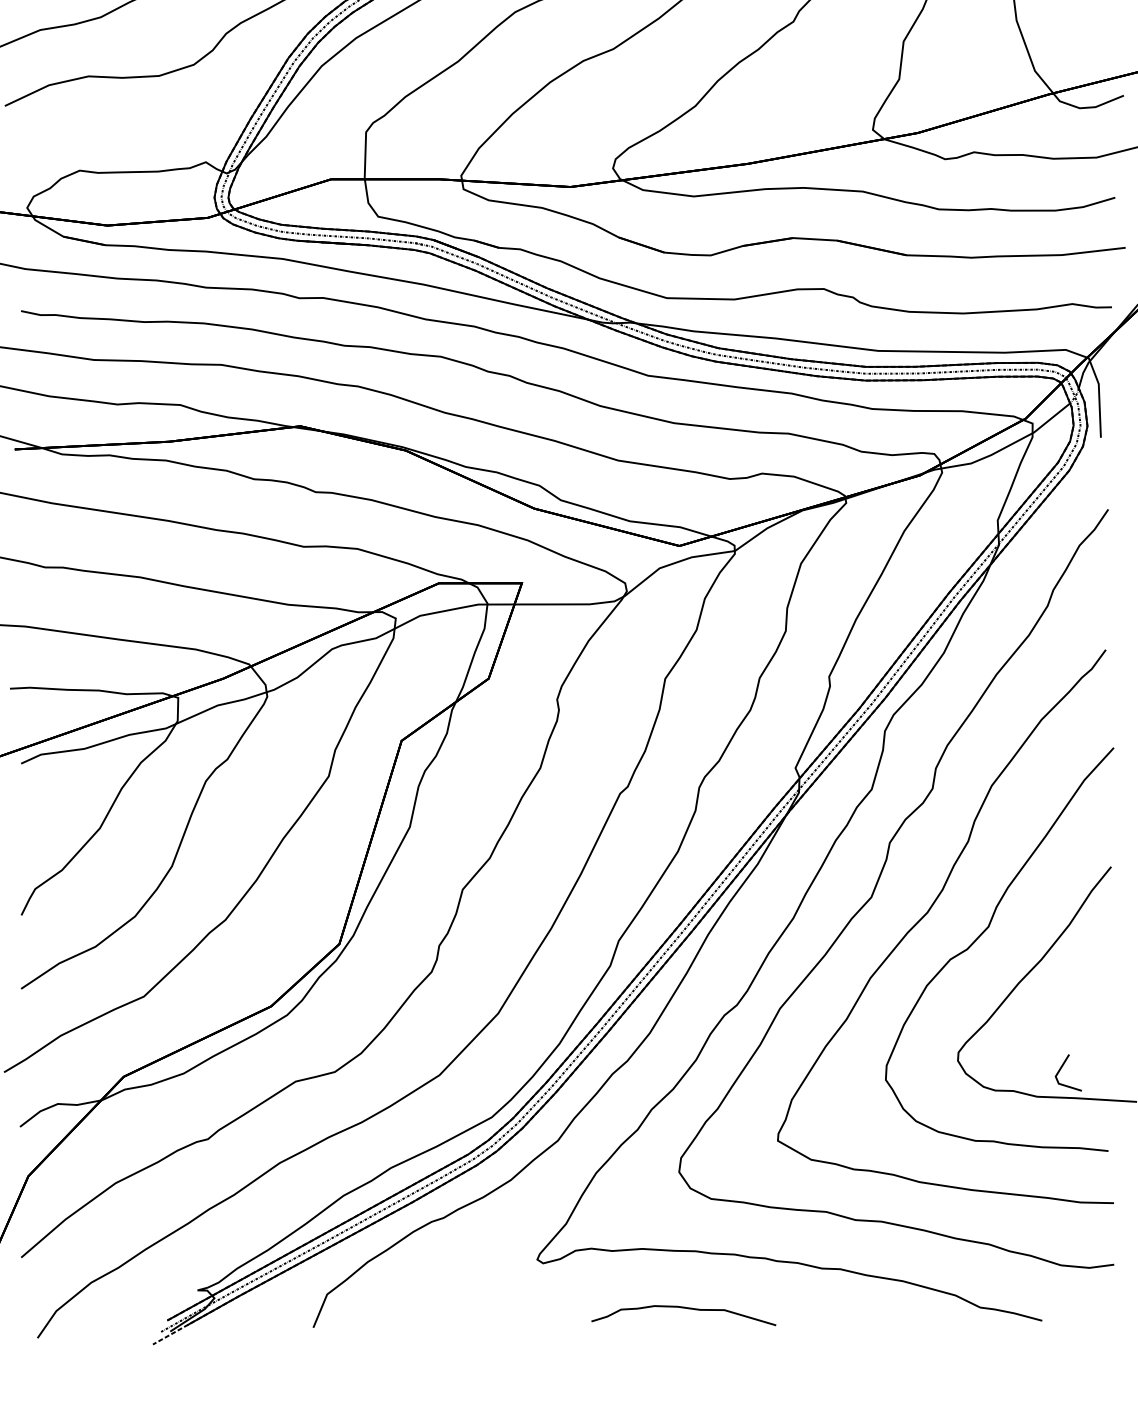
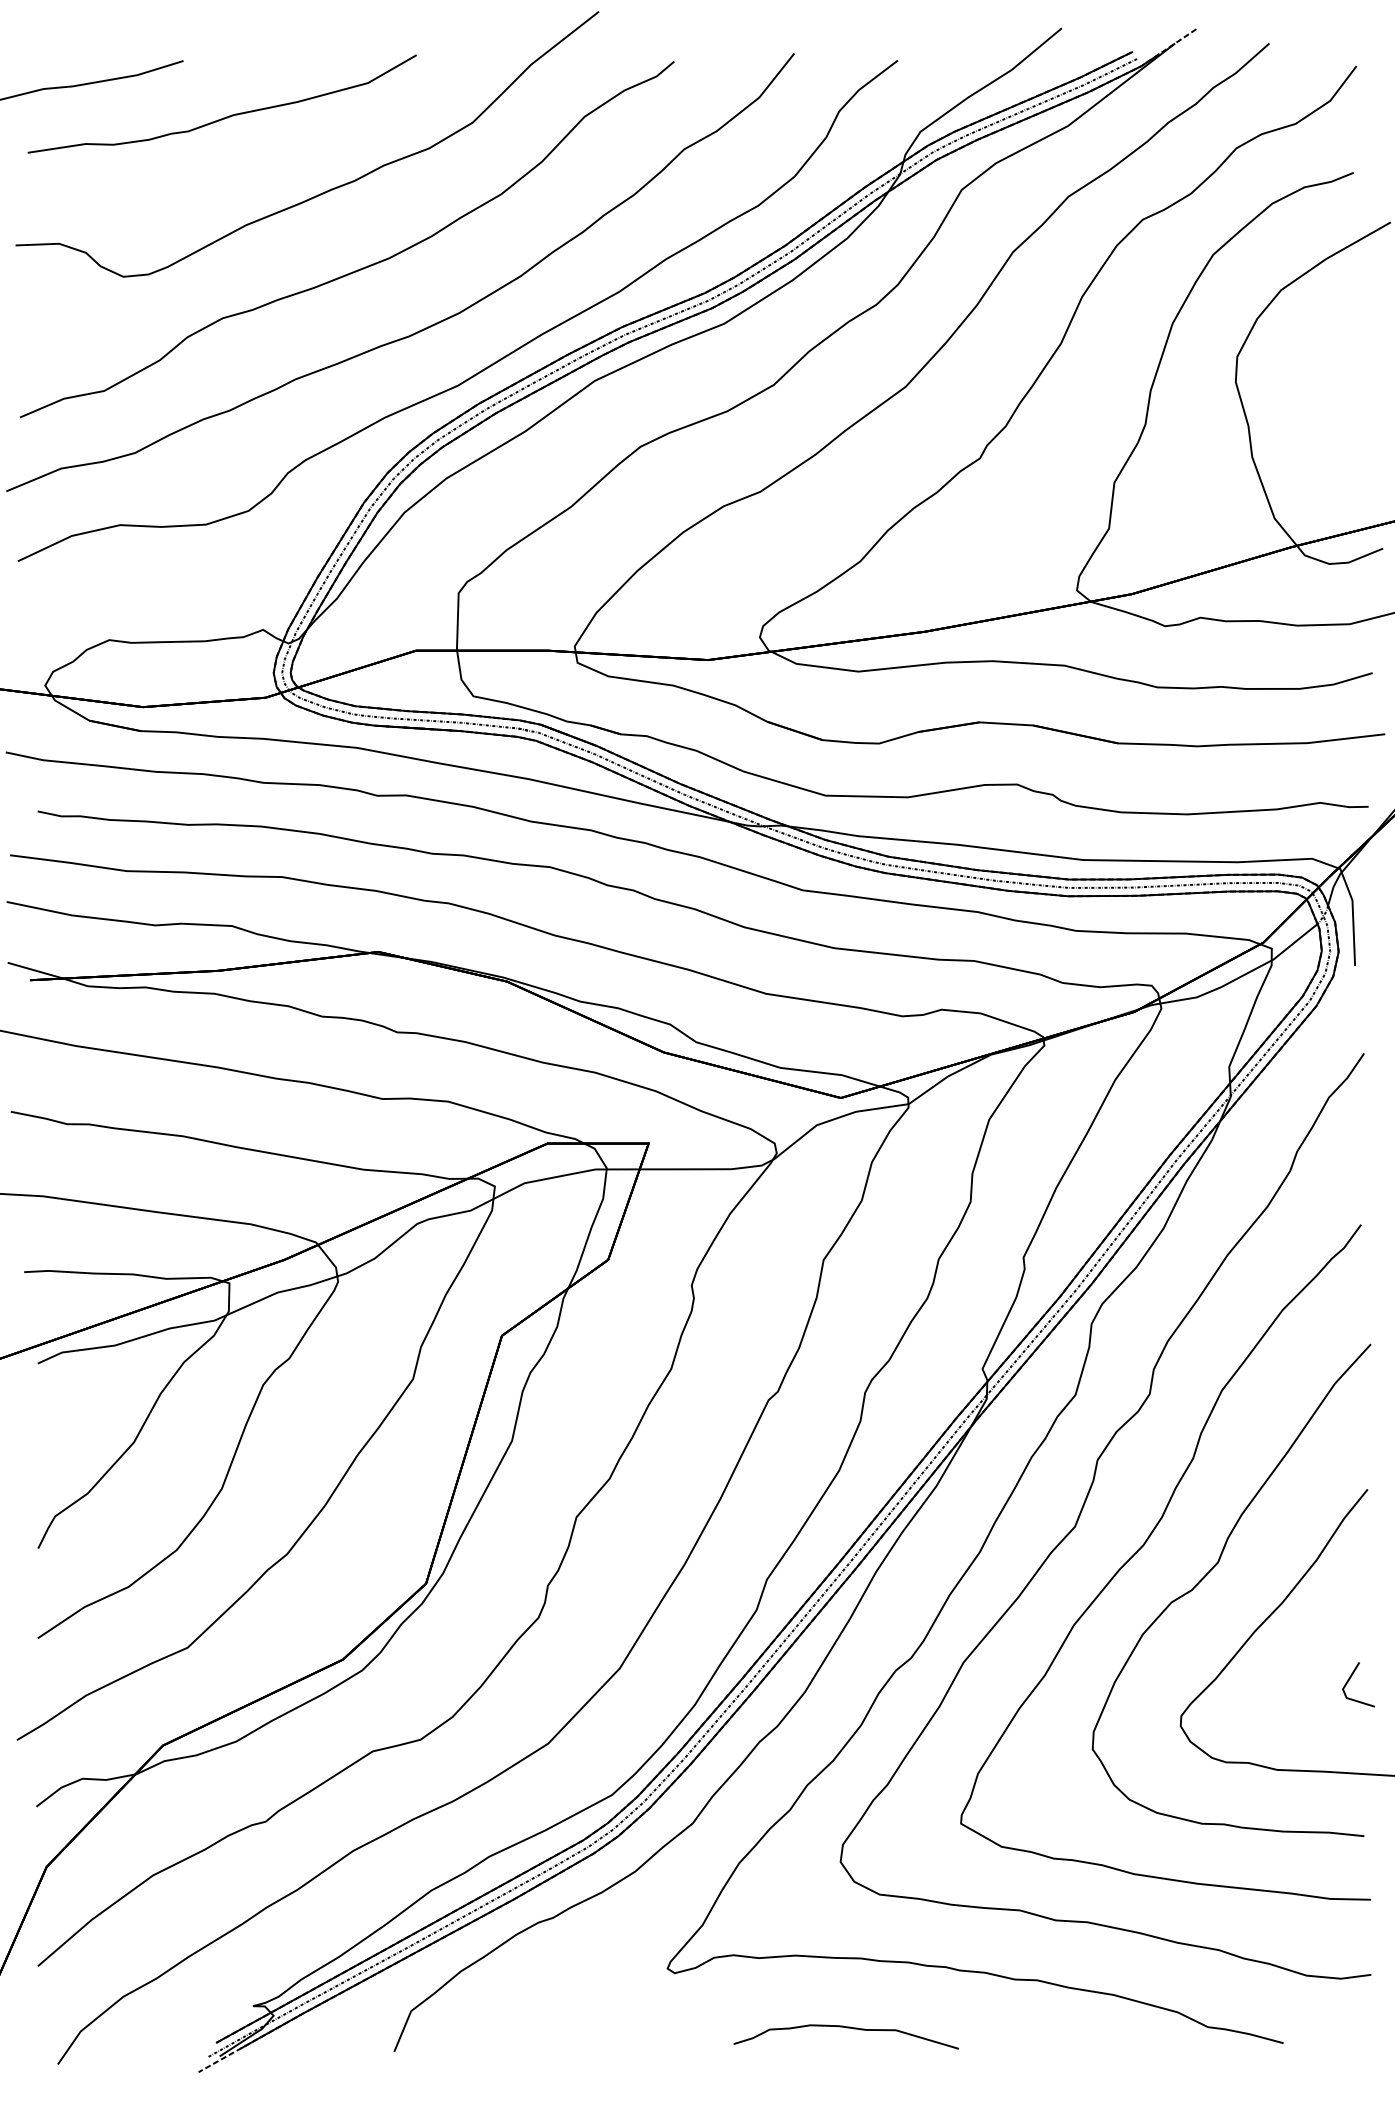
line: (1061, 1068) -> (1350, 1679), moved

